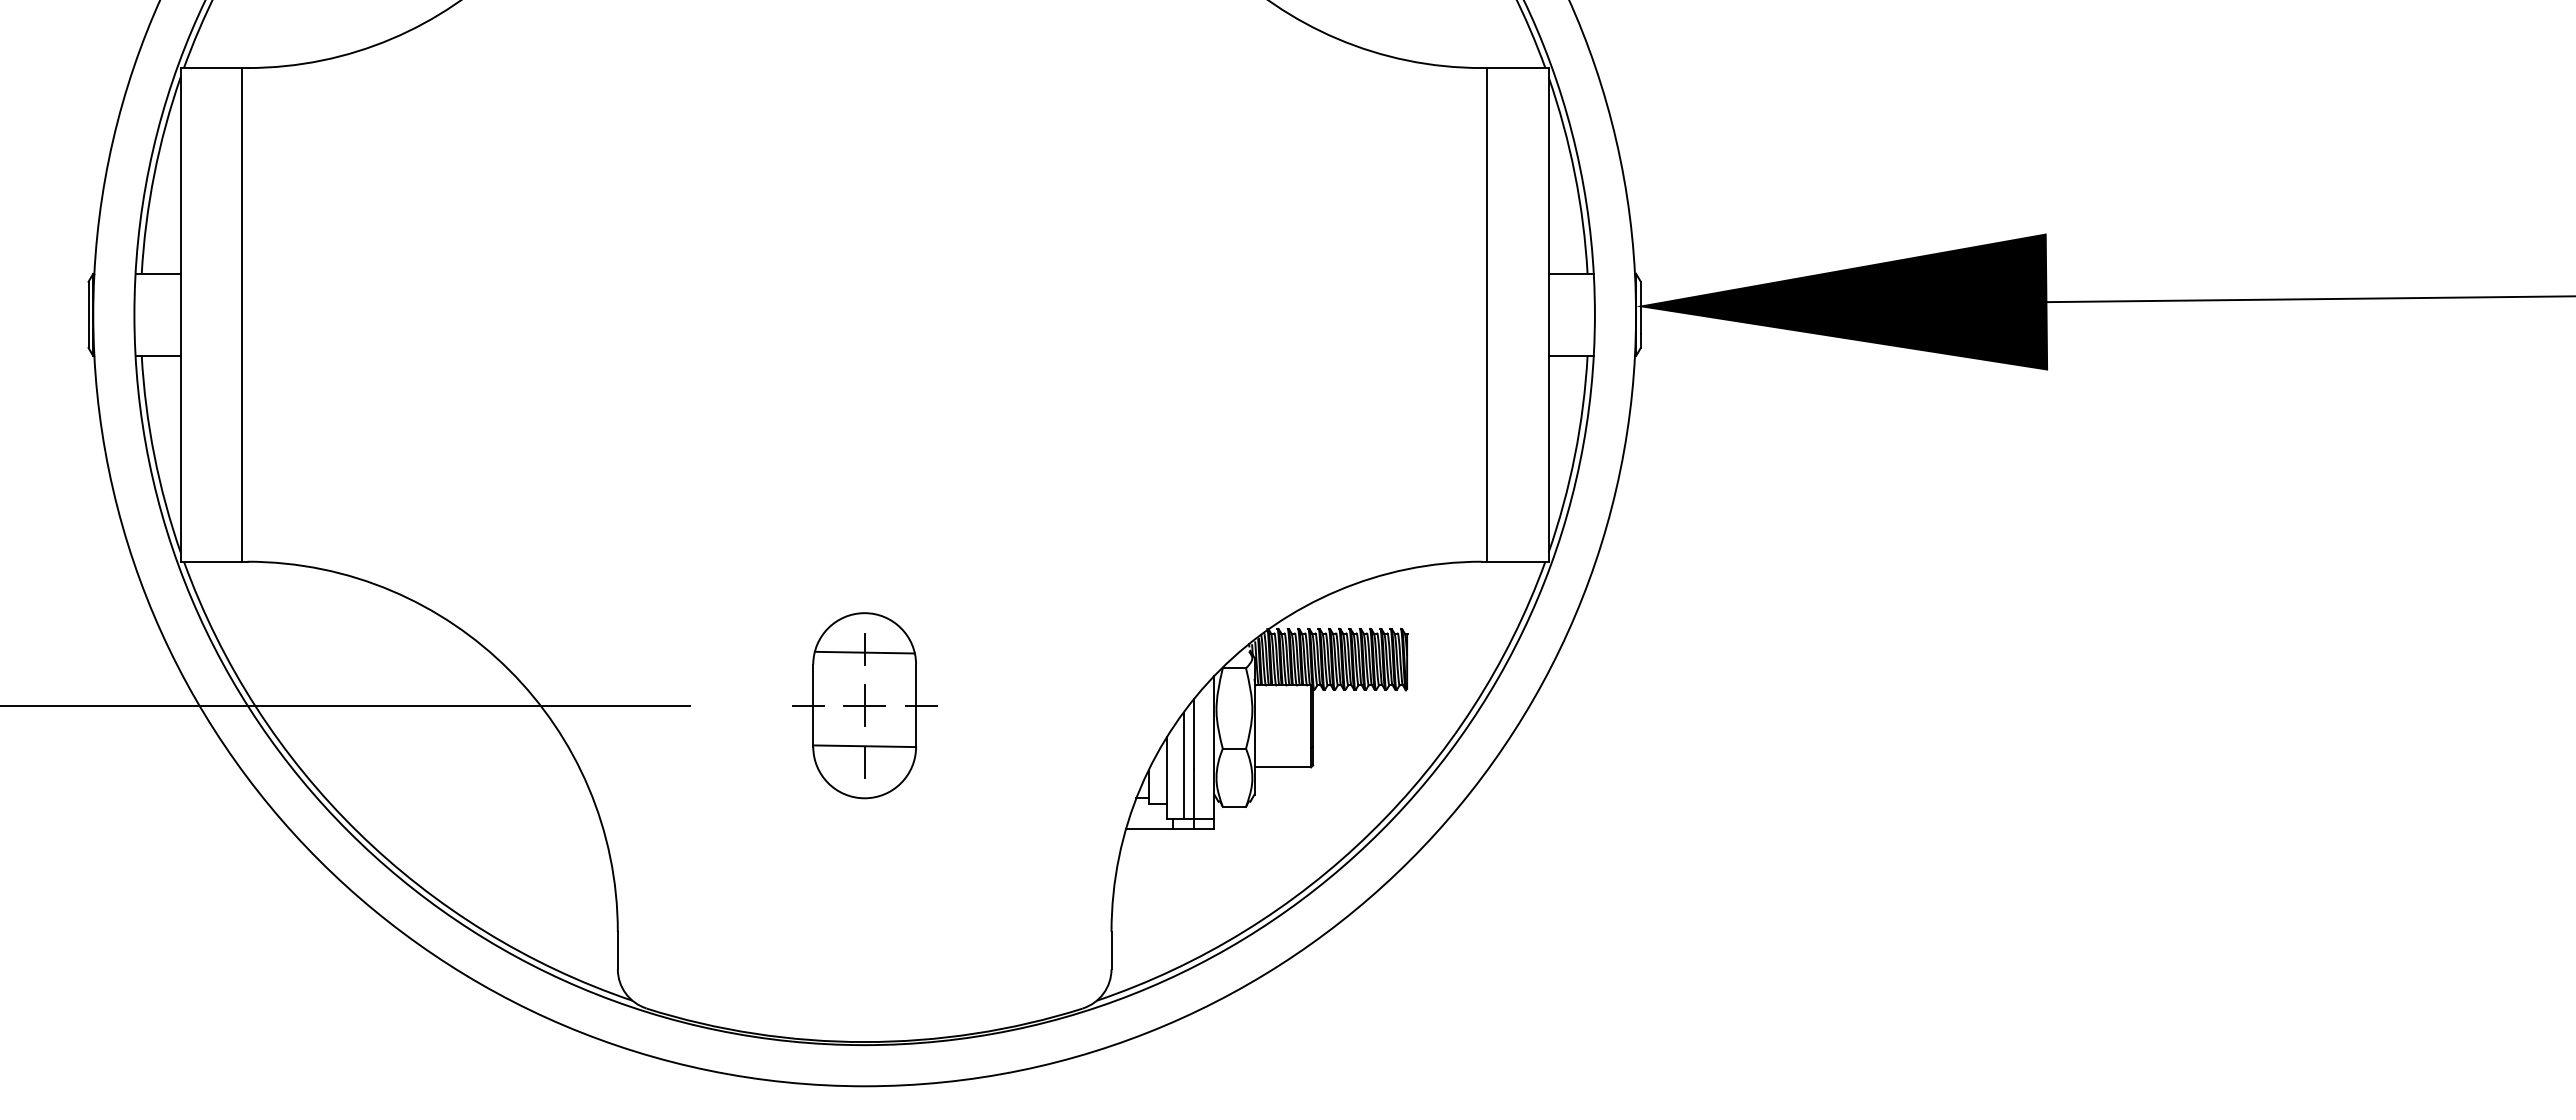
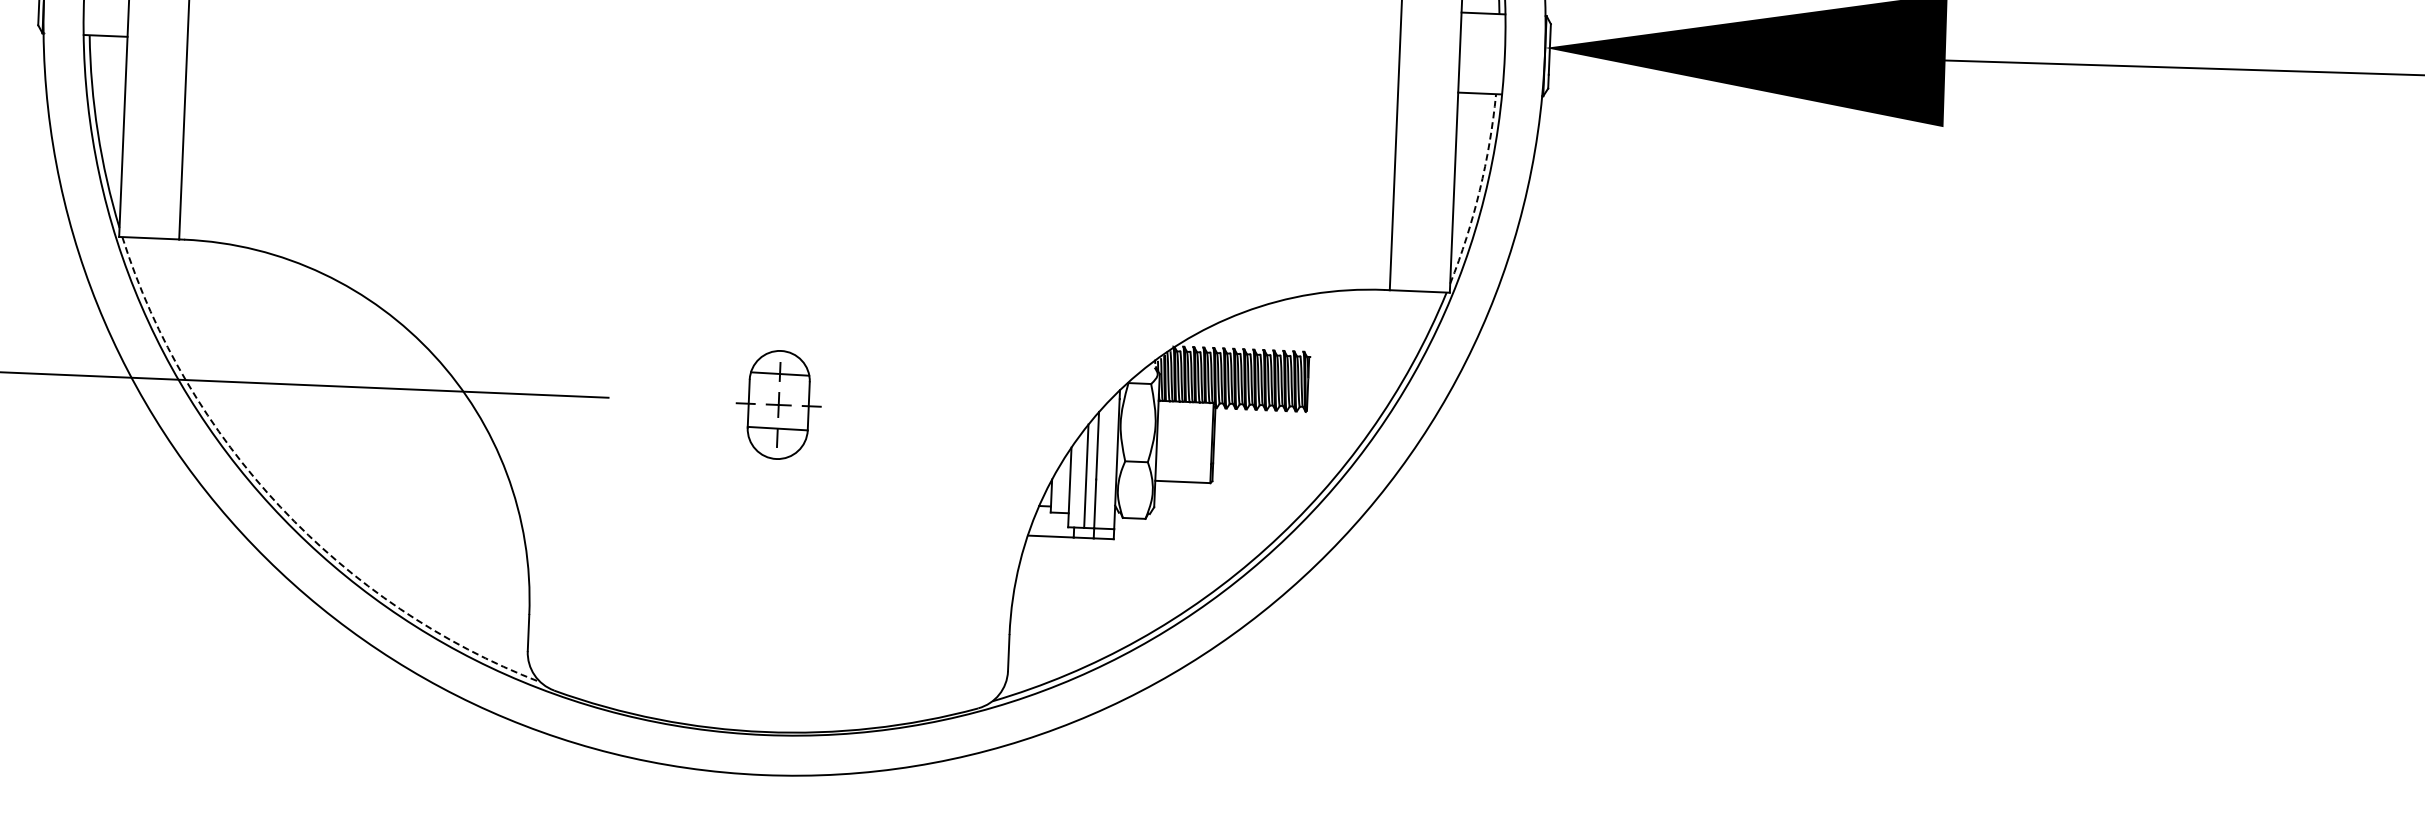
arc: (1574, 455) -> (1479, 190), solid -> dashed
part: (864, 705) -> (778, 404), size x0.6
arc: (358, 832) -> (281, 507), solid -> dashed

